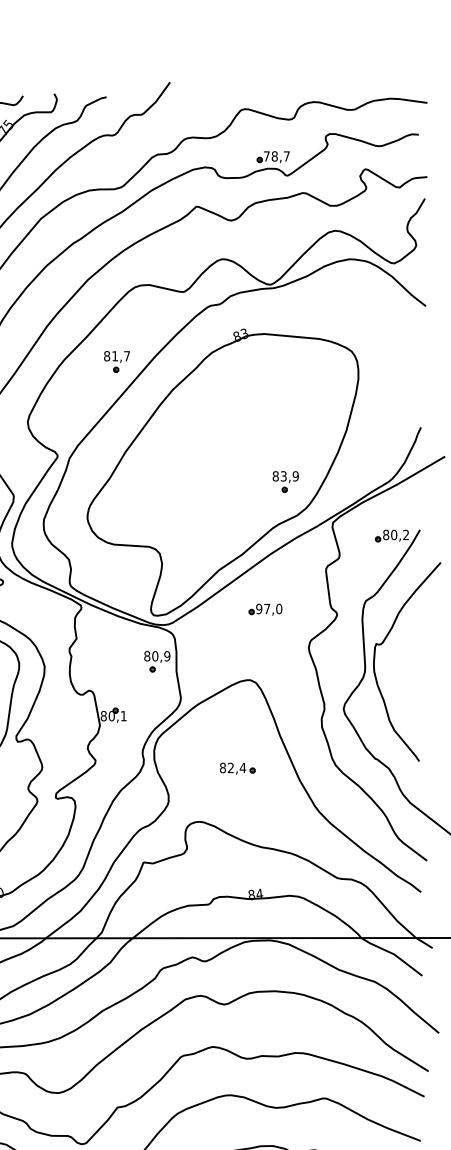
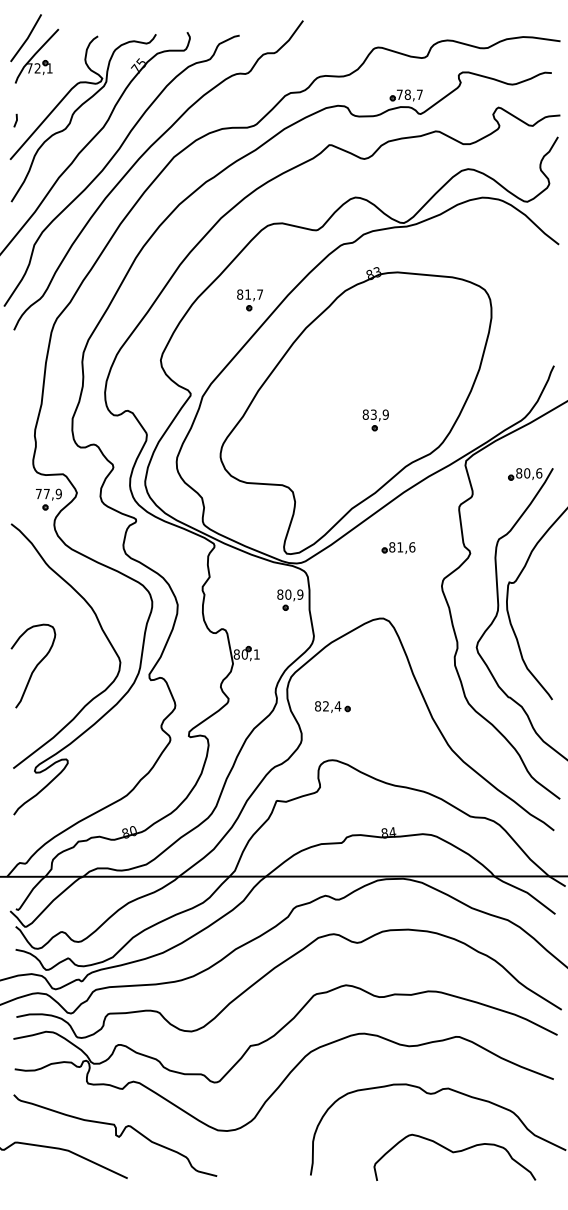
part: (285, 482) -> (375, 420), moved
text: (406, 535) -> (539, 473), 80,2 -> 80,6
text: (269, 609) -> (402, 547), 97,0 -> 81,6
part: (237, 768) -> (332, 706), moved

